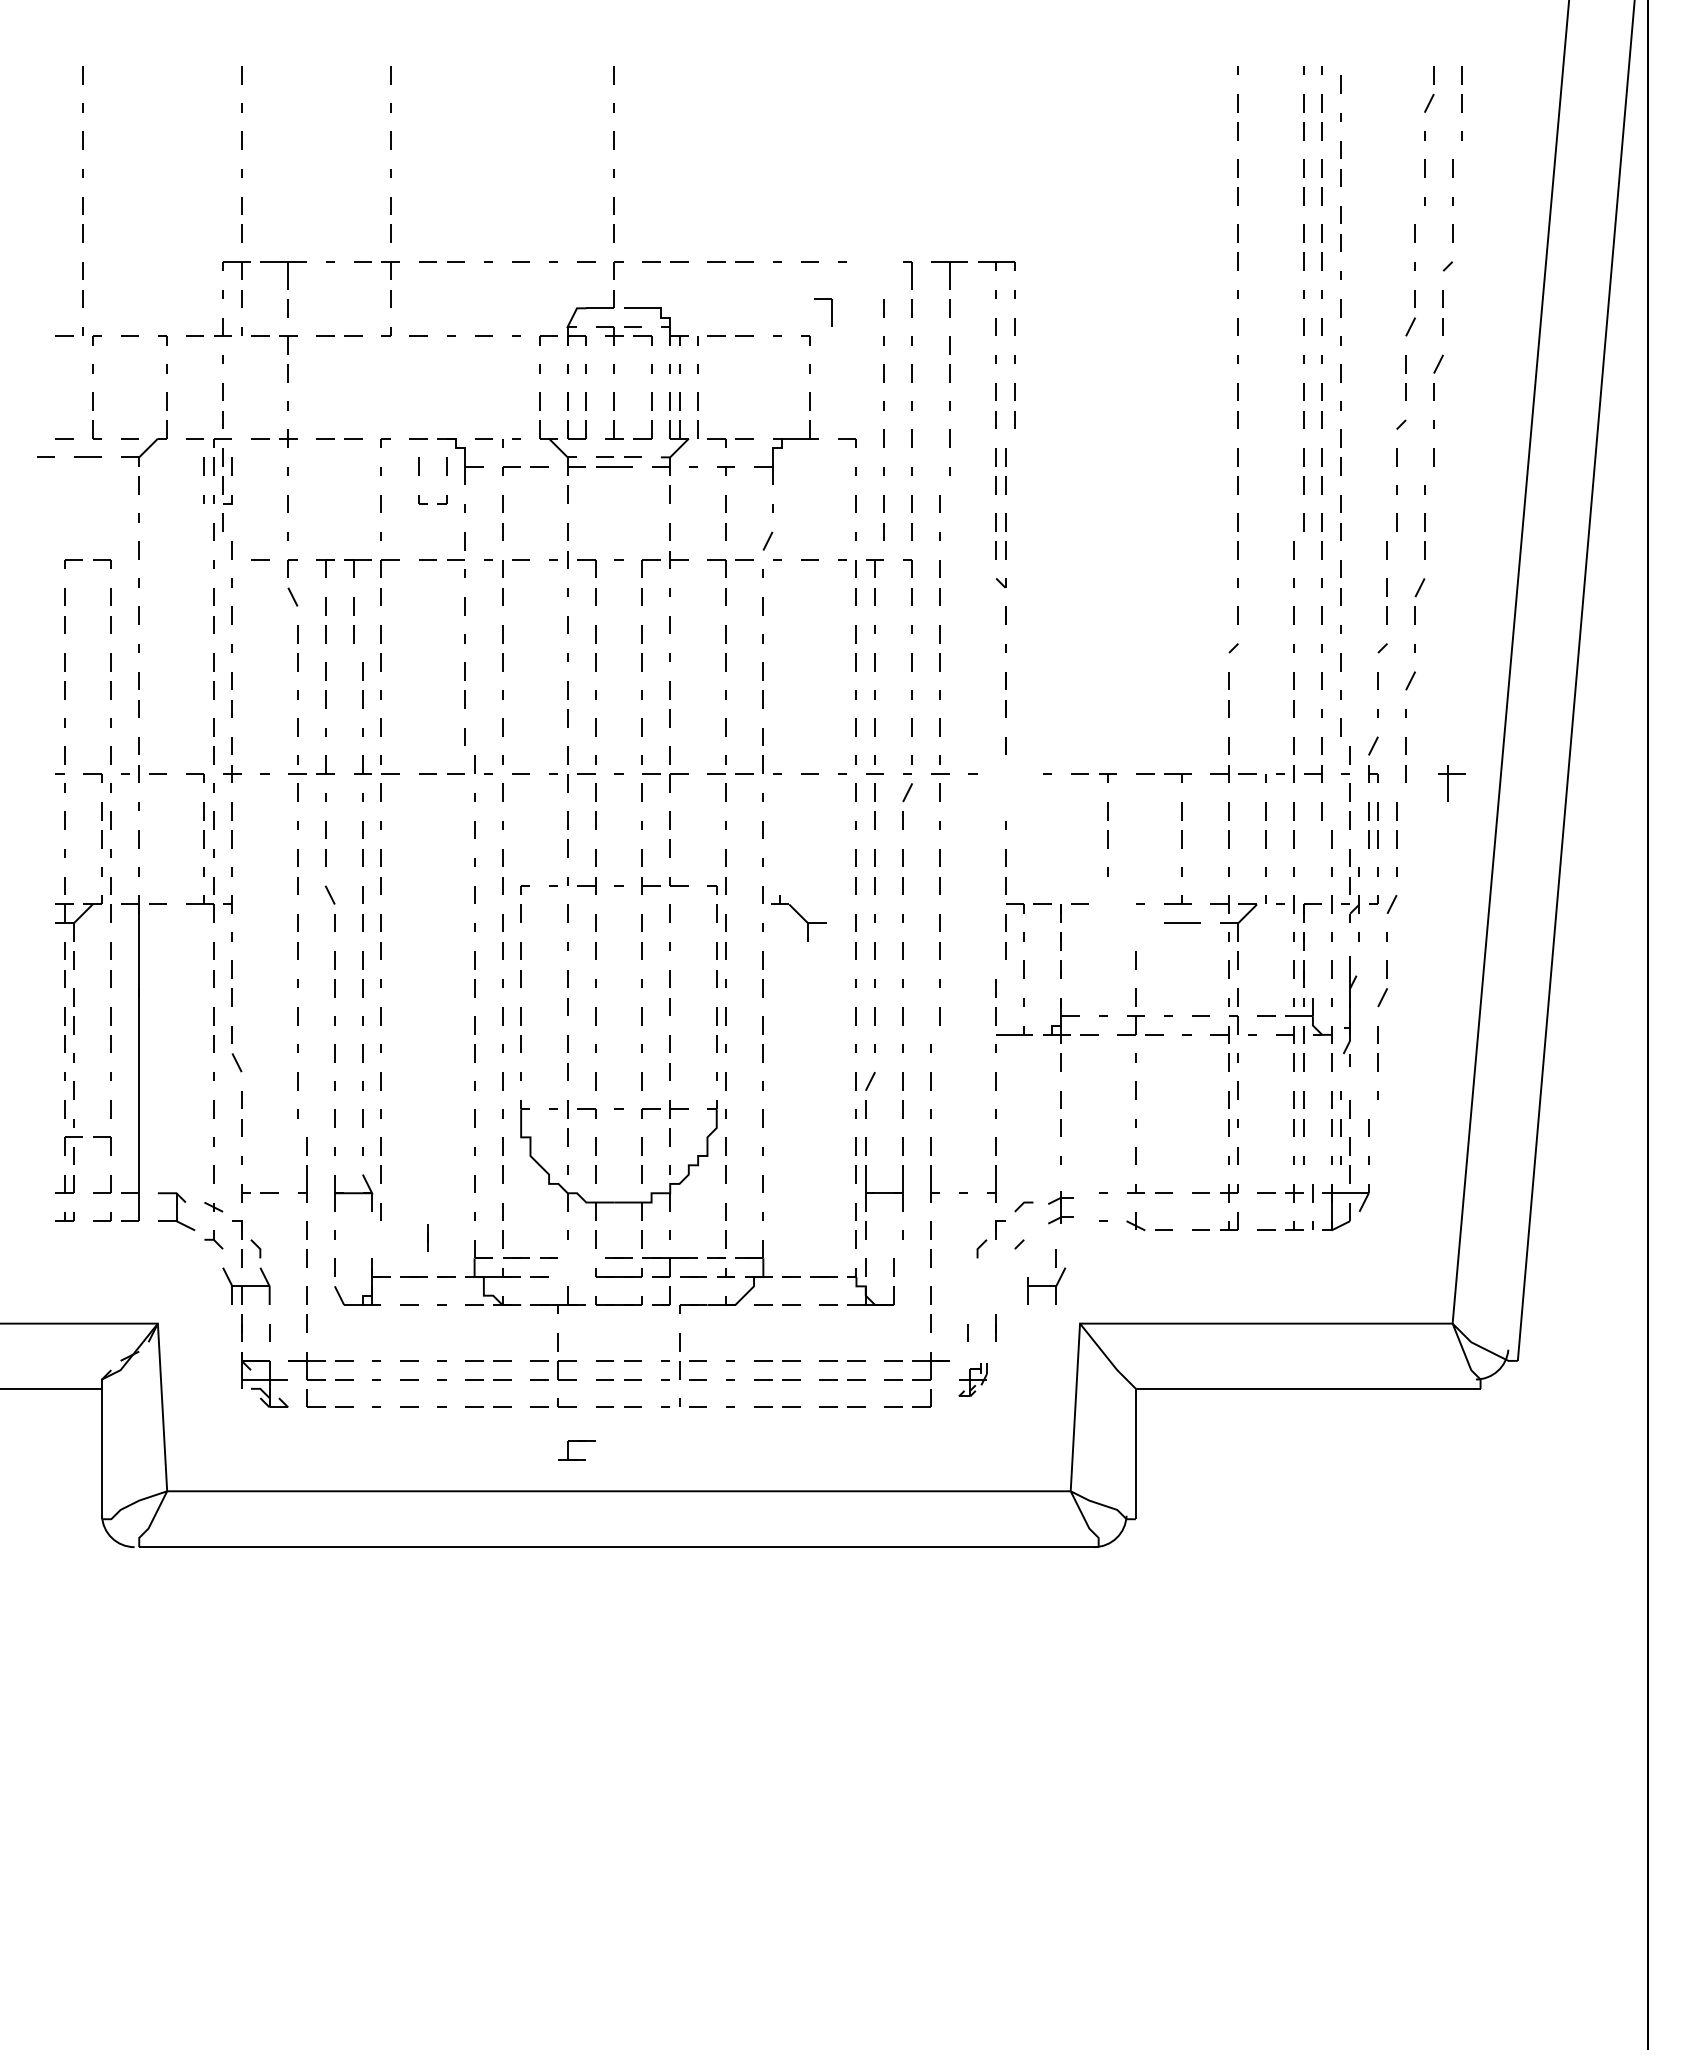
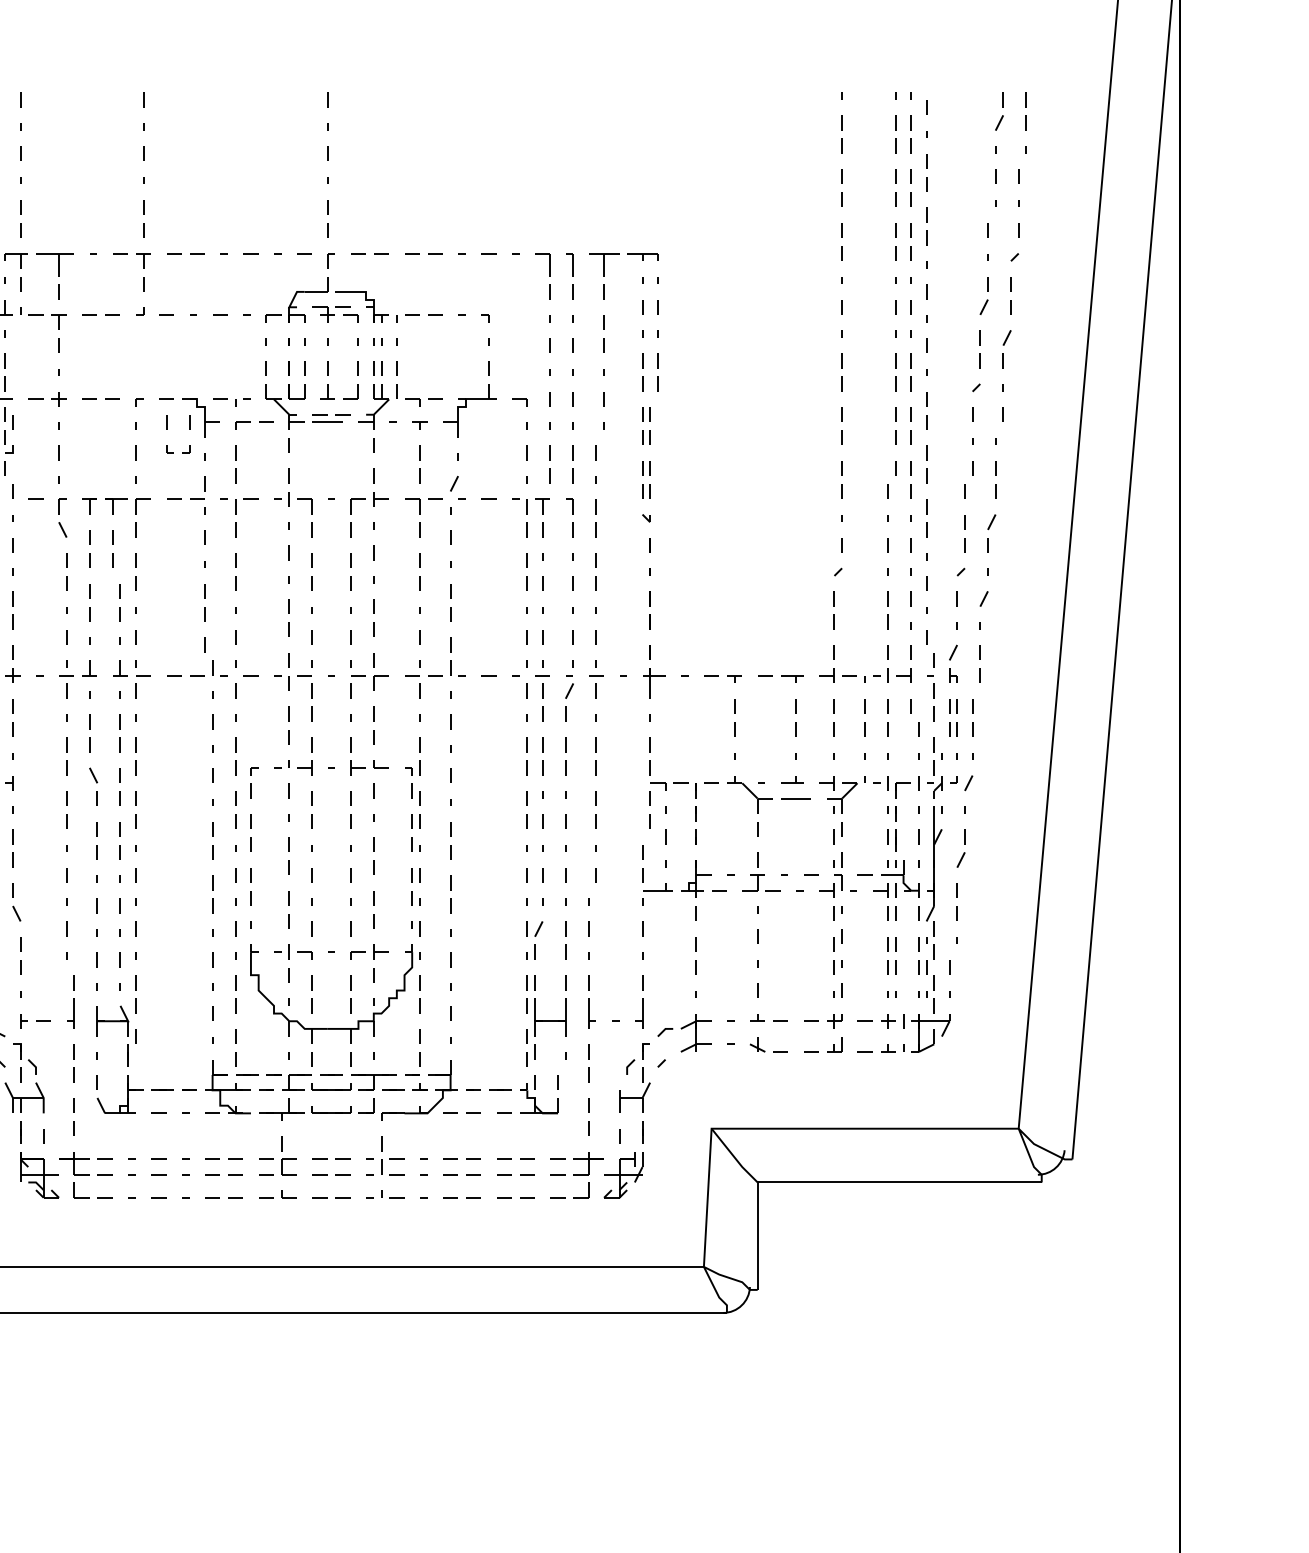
part: (831, 312) -> (549, 264), moved
part: (1451, 783) -> (653, 683), moved
part: (798, 918) -> (749, 794), moved
part: (1349, 1011) -> (933, 871), size x1.43
part: (1060, 1207) -> (695, 1032), size x1.43
line: (427, 1237) -> (127, 1055), moved
part: (1046, 1285) -> (634, 1097), moved
part: (972, 1379) -> (622, 1174), size x1.67
part: (568, 1450) -> (289, 1082), moved

